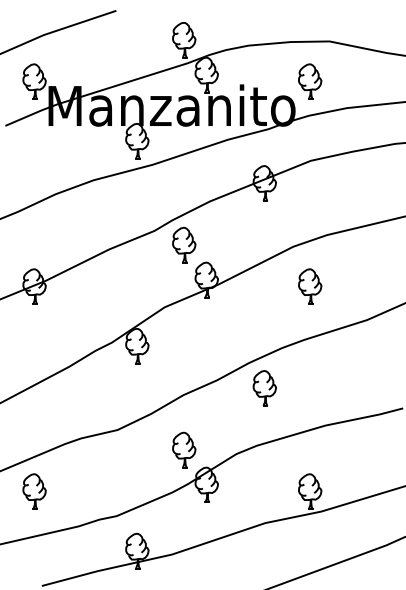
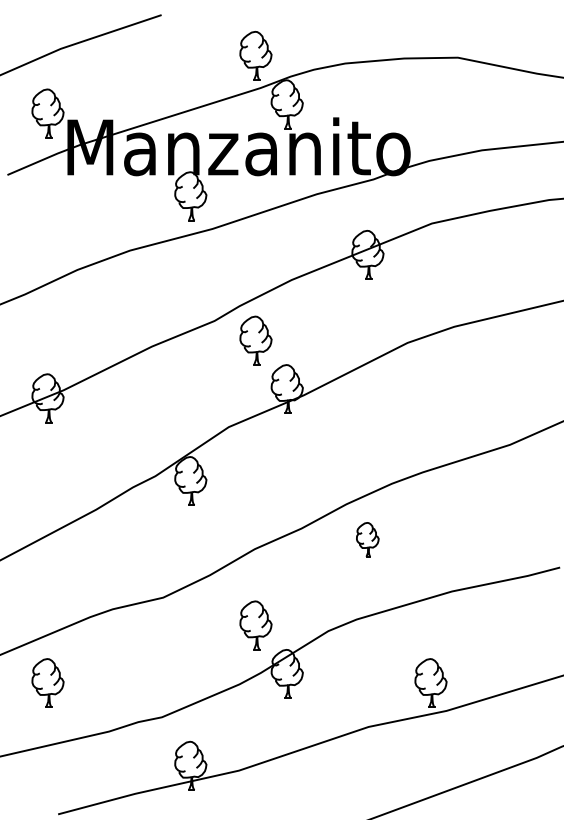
part: (310, 81) -> (431, 113), removed
part: (310, 286) -> (431, 398), removed
part: (264, 388) -> (367, 539), size x0.7

